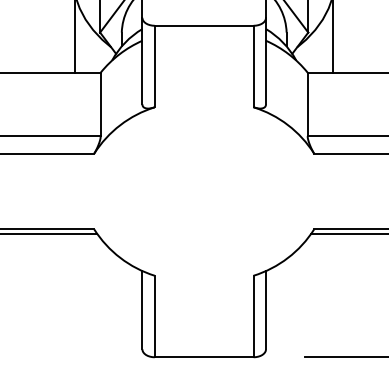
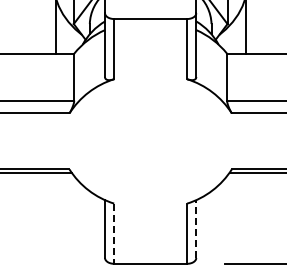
line: (266, 309) -> (196, 228), solid -> dashed
line: (155, 317) -> (114, 234), solid -> dashed

